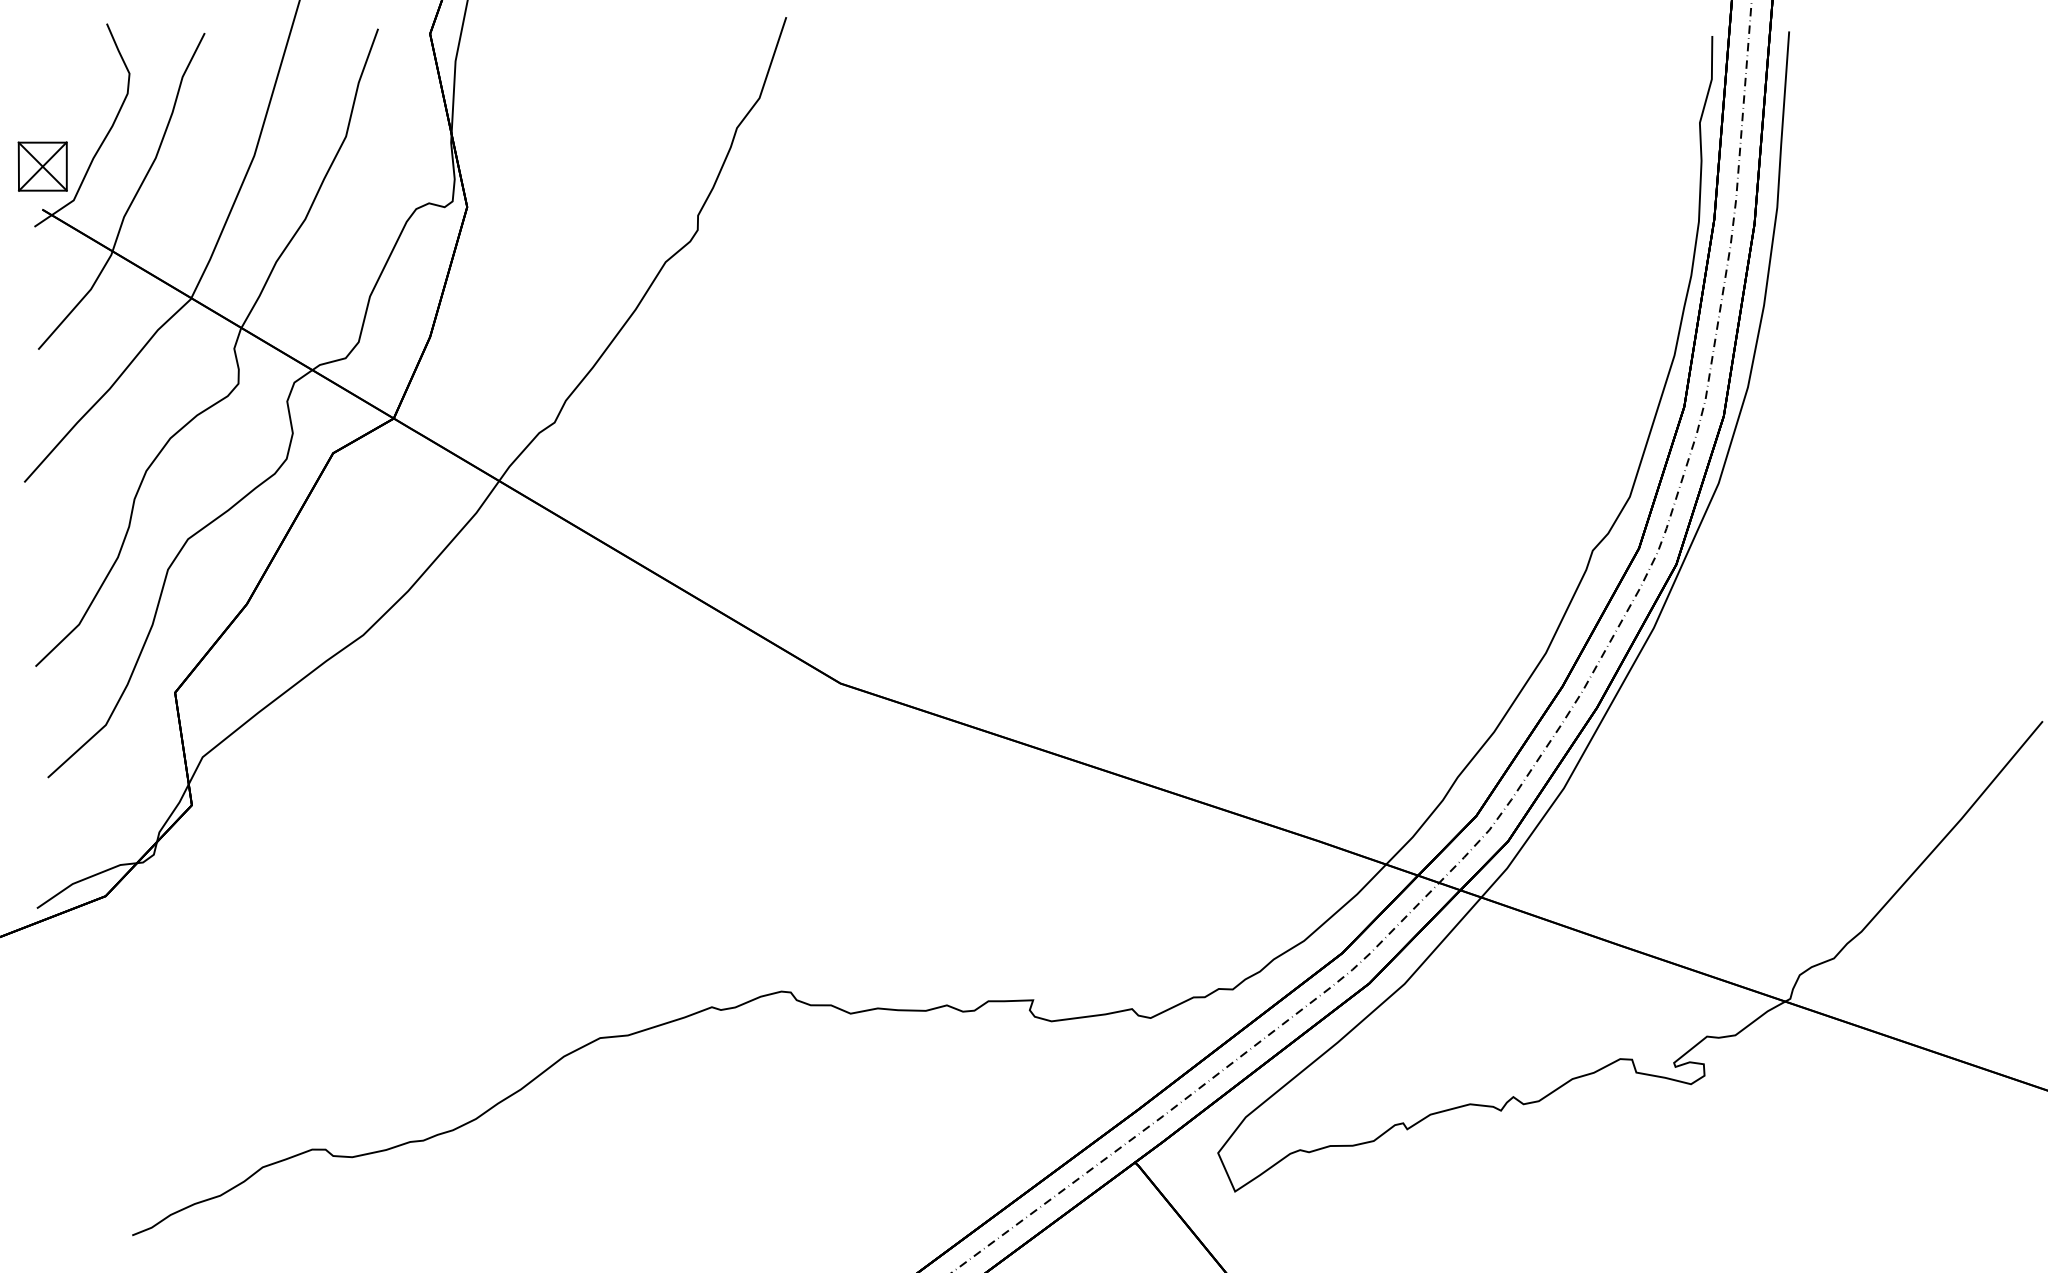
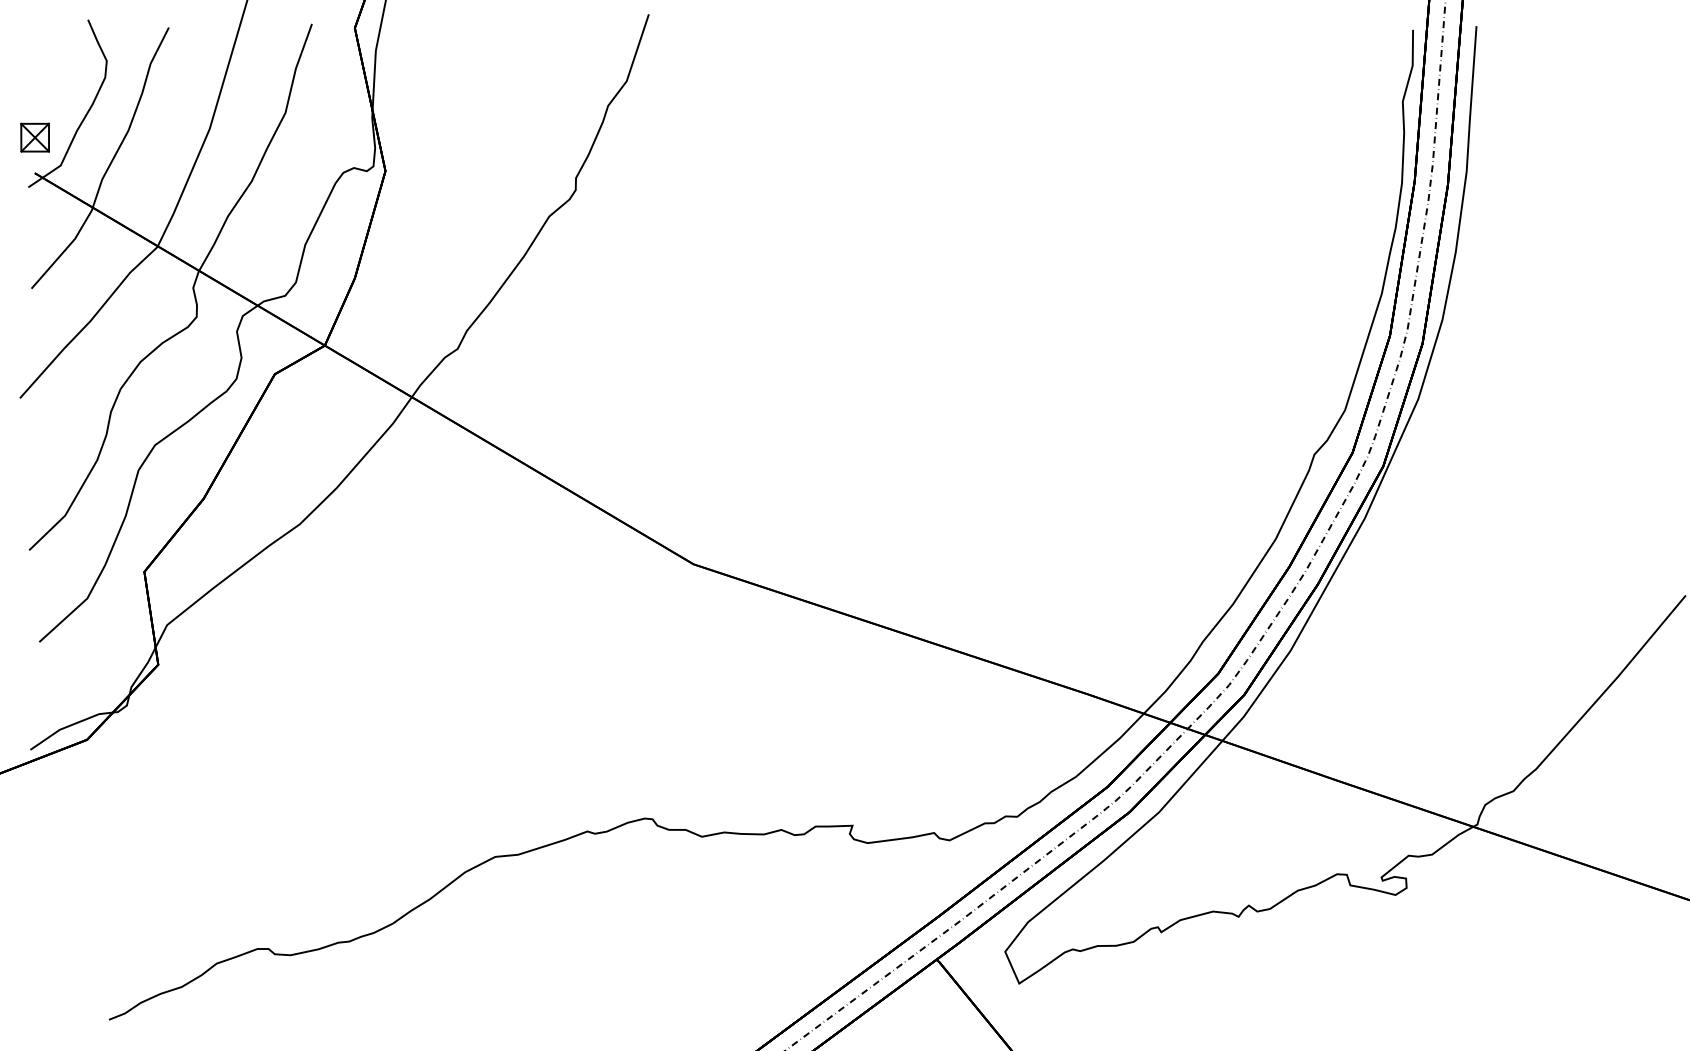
part: (42, 166) -> (34, 137), size x0.7

